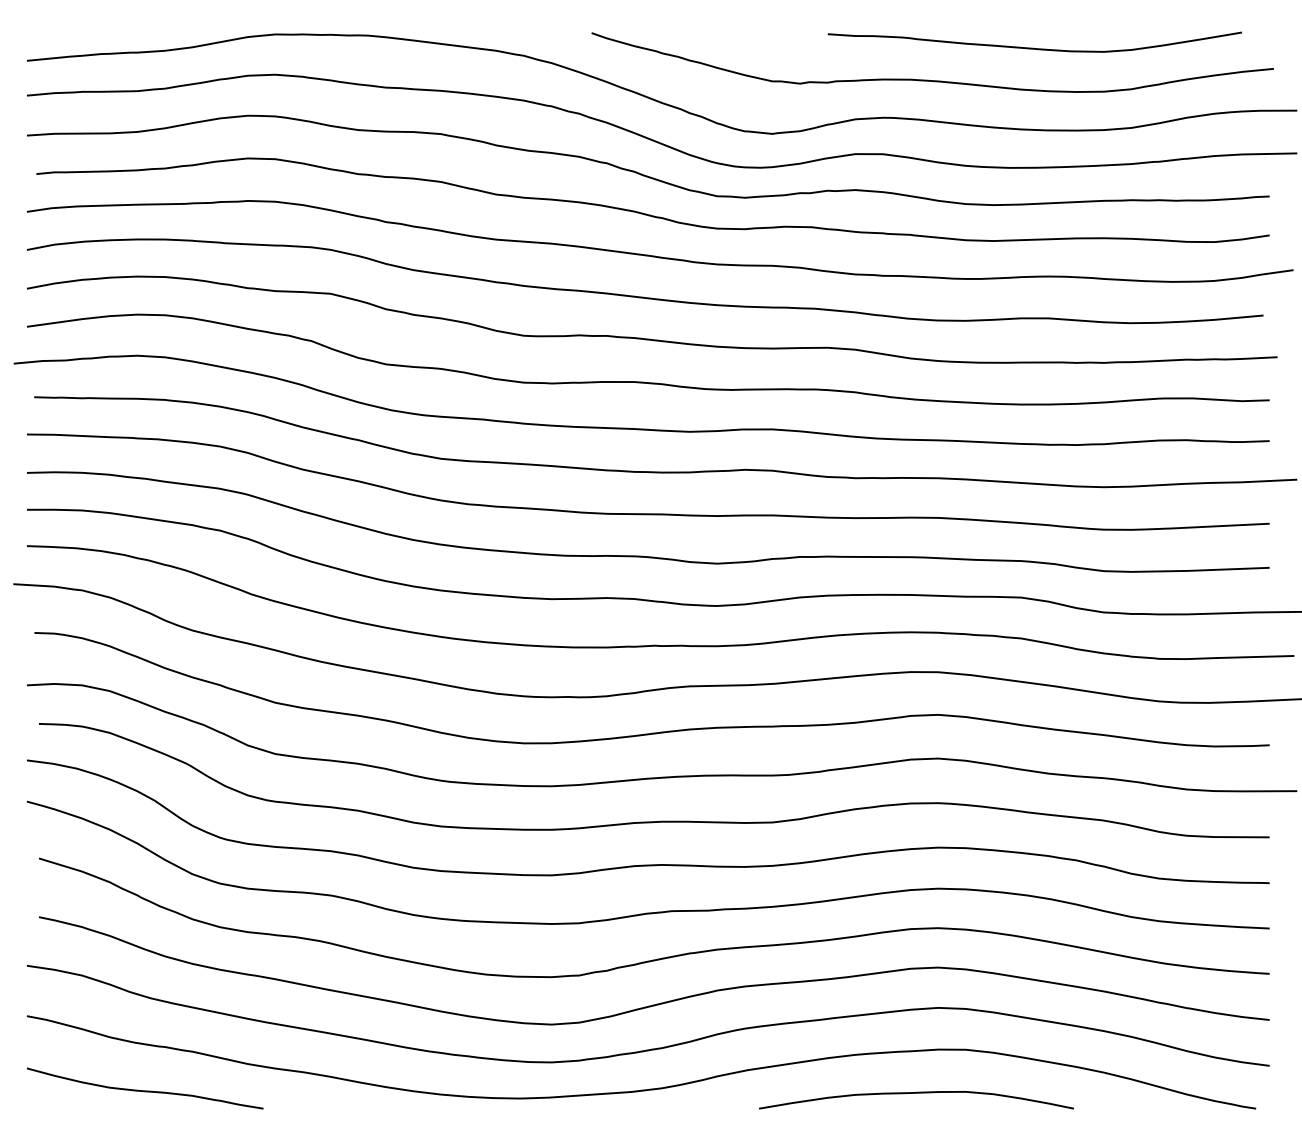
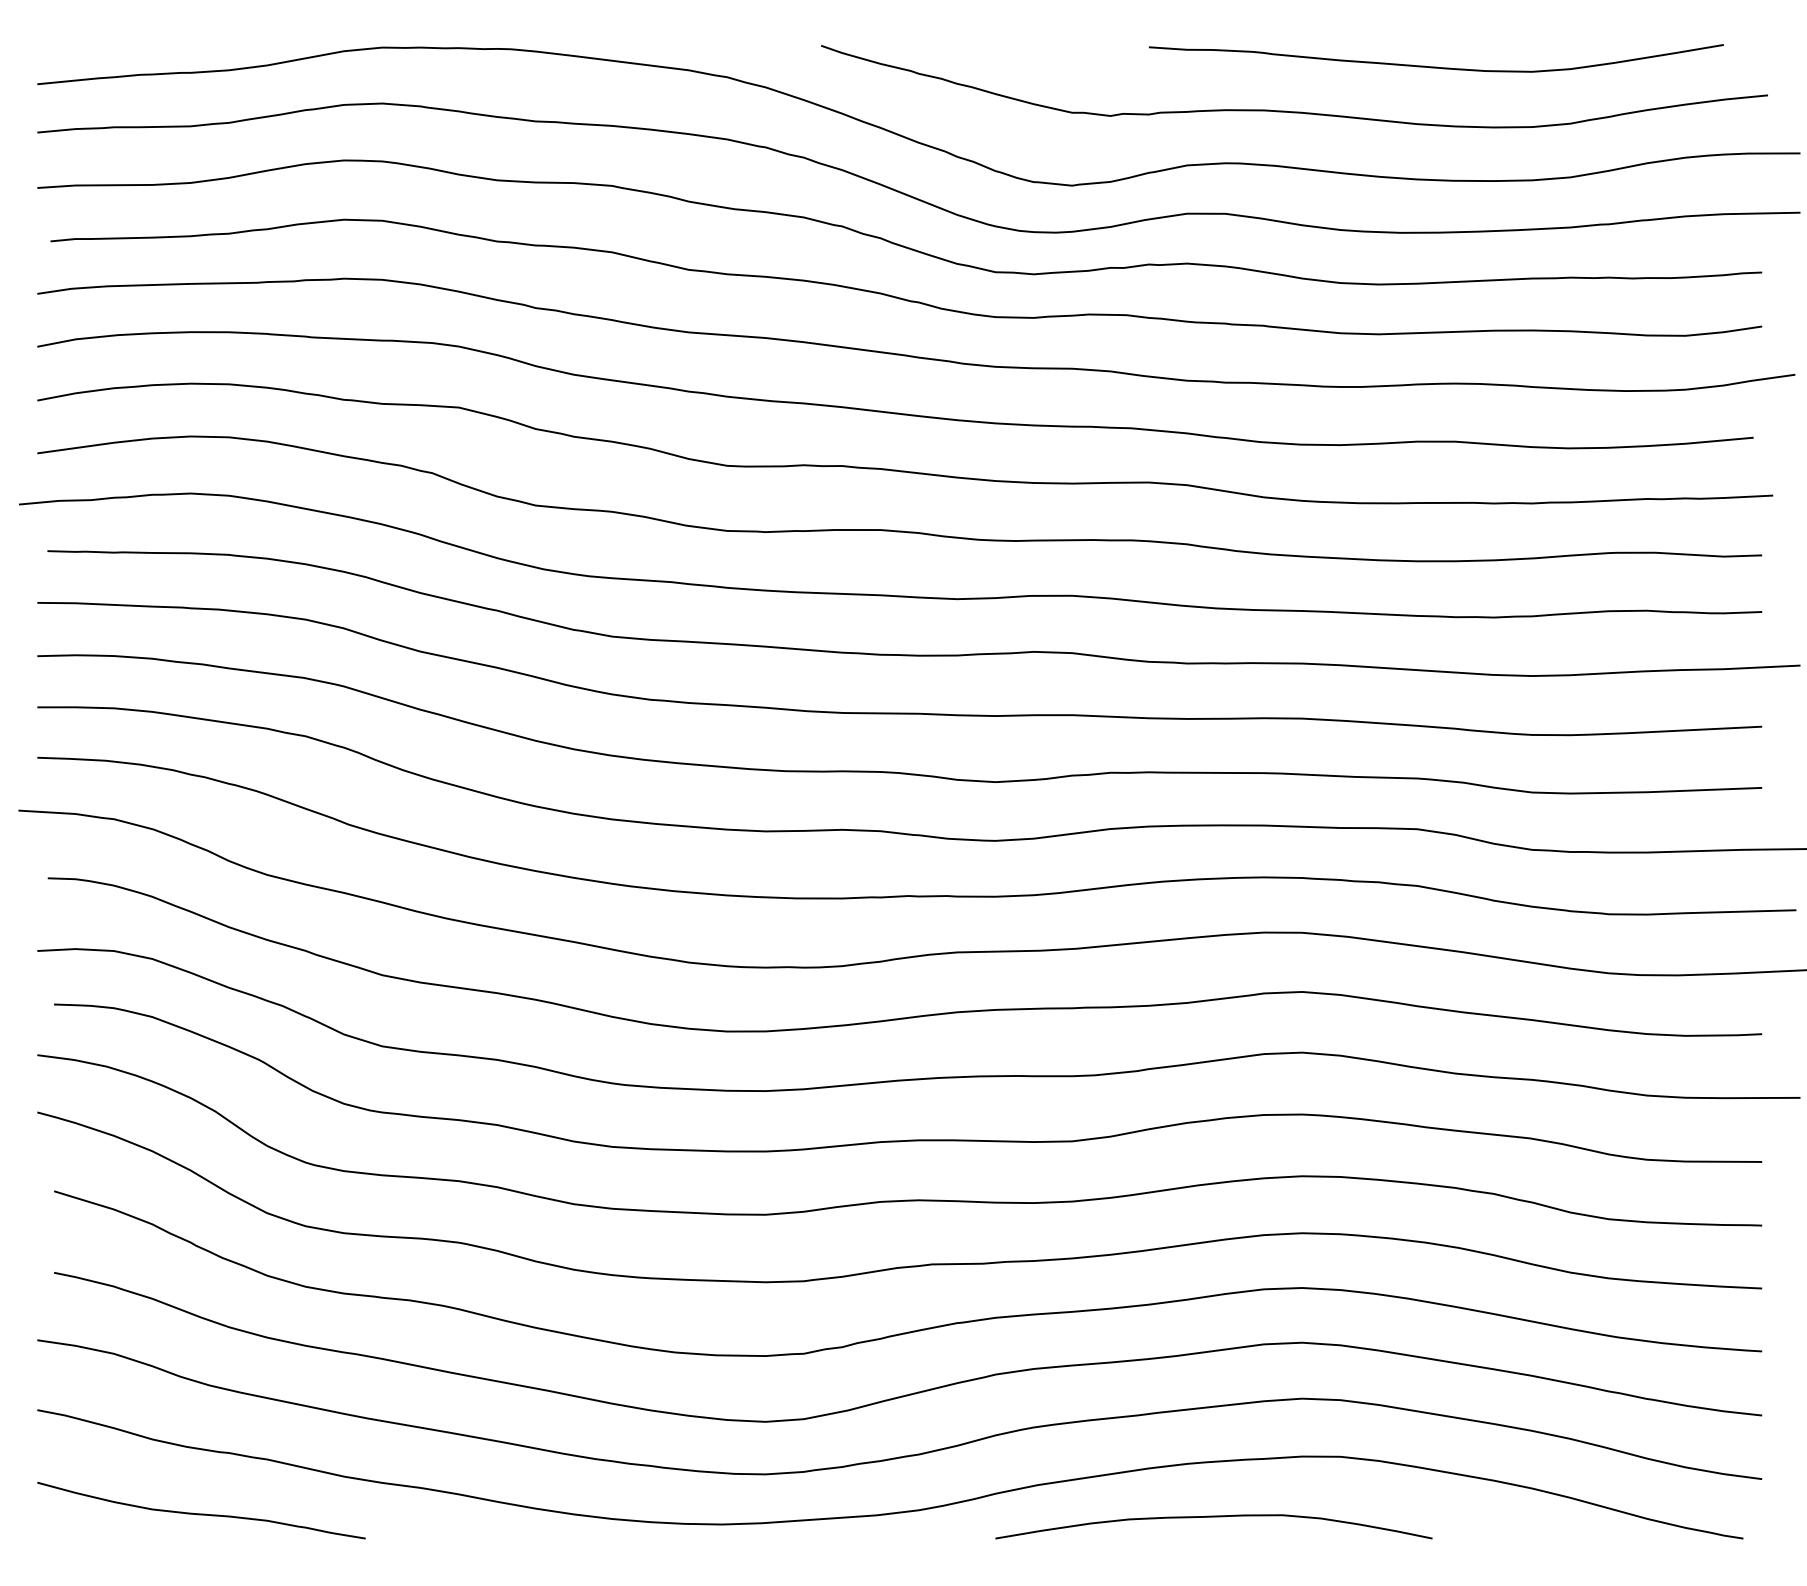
curve: (916, 1093) -> (1213, 1517), moved

